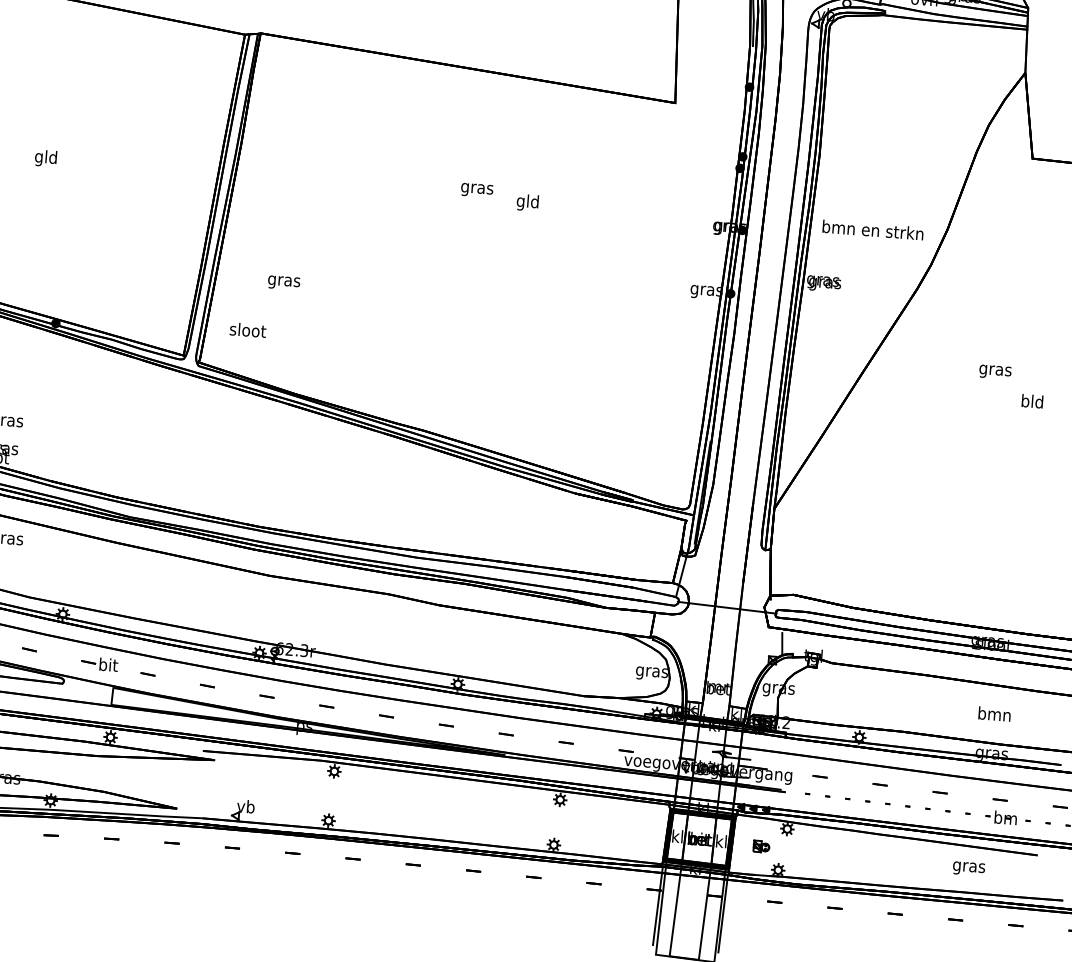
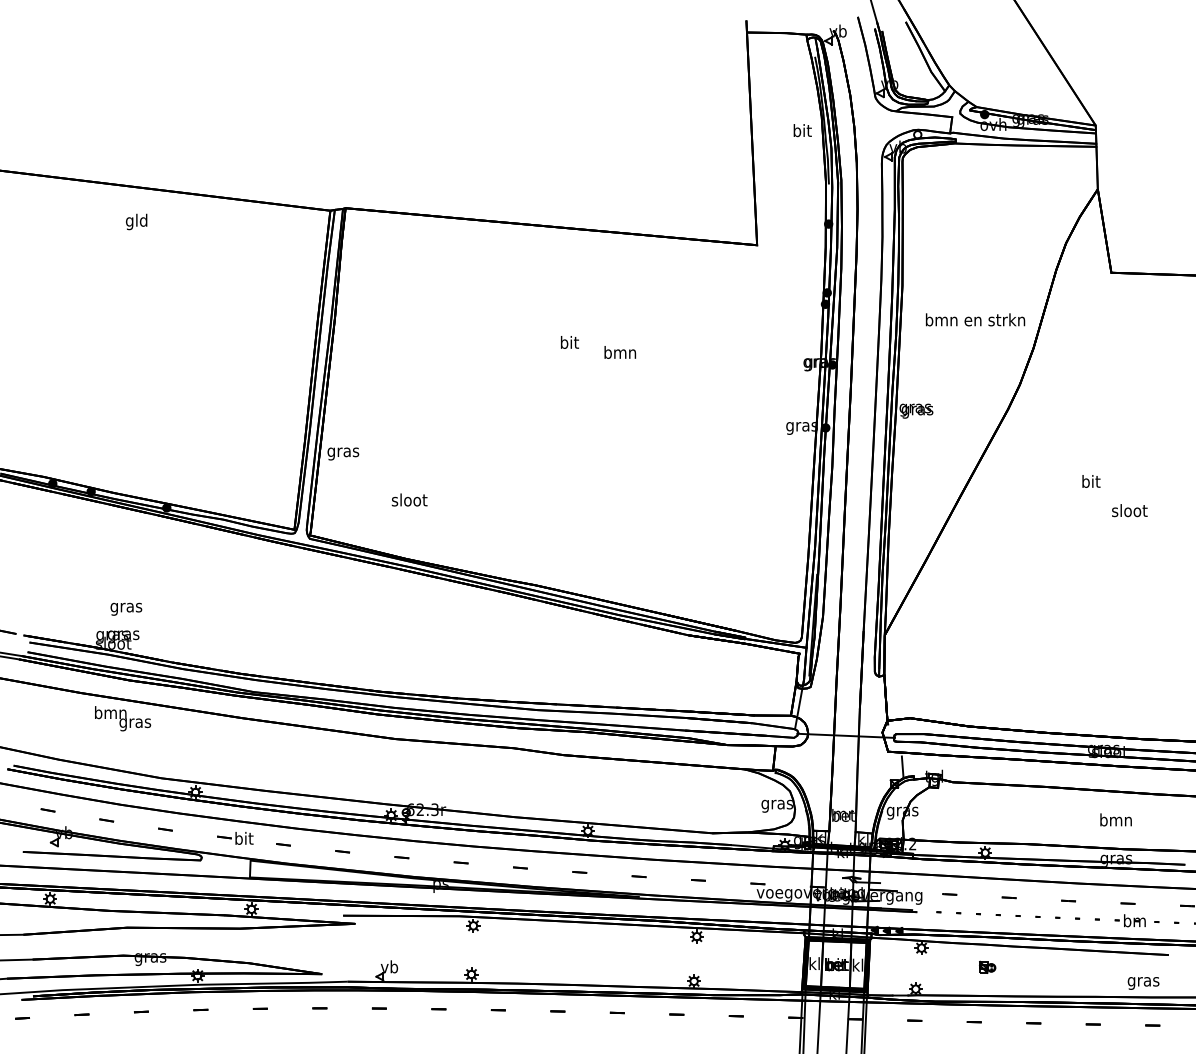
text: (45, 157) -> (136, 221), moved
text: (477, 189) -> (569, 344), gras -> bit
text: (528, 203) -> (620, 354), gld -> bmn
text: (873, 229) -> (975, 319), moved
text: (284, 282) -> (343, 453), moved
text: (247, 329) -> (409, 499), moved
text: (994, 370) -> (1090, 483), gras -> bit
text: (1032, 401) -> (1129, 510), bld -> sloot
part: (761, 845) -> (987, 966), moved
text: (968, 868) -> (1143, 983), moved

